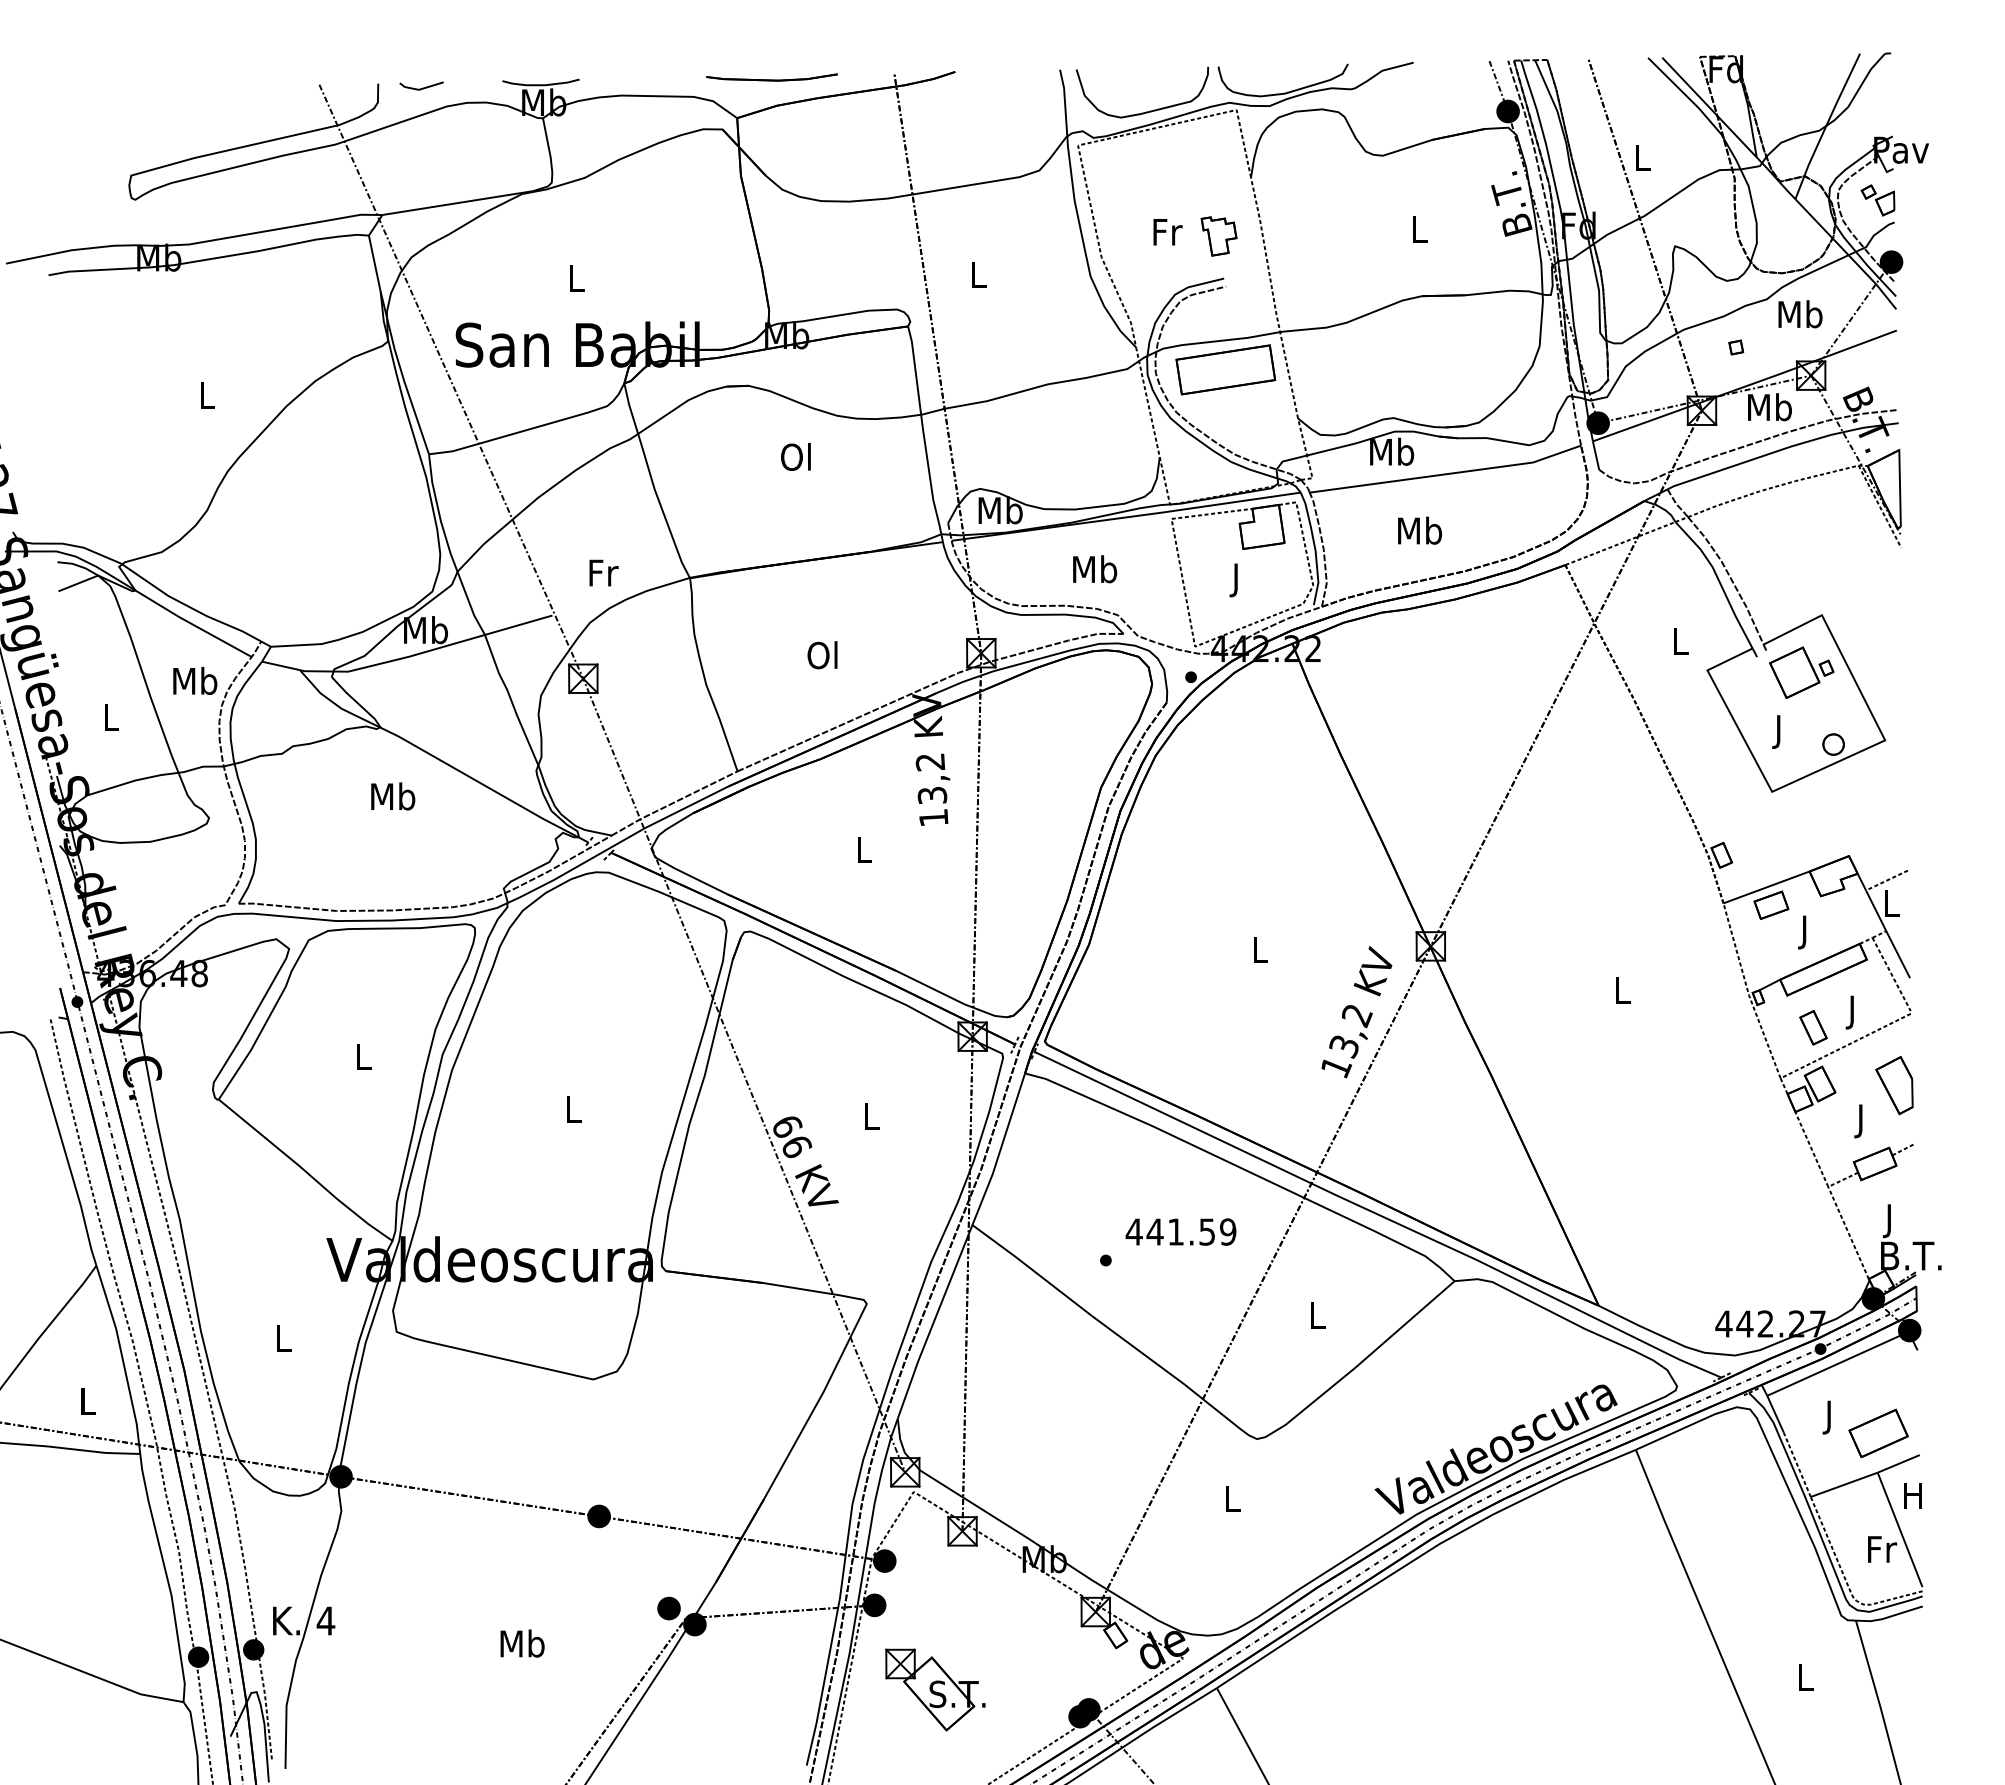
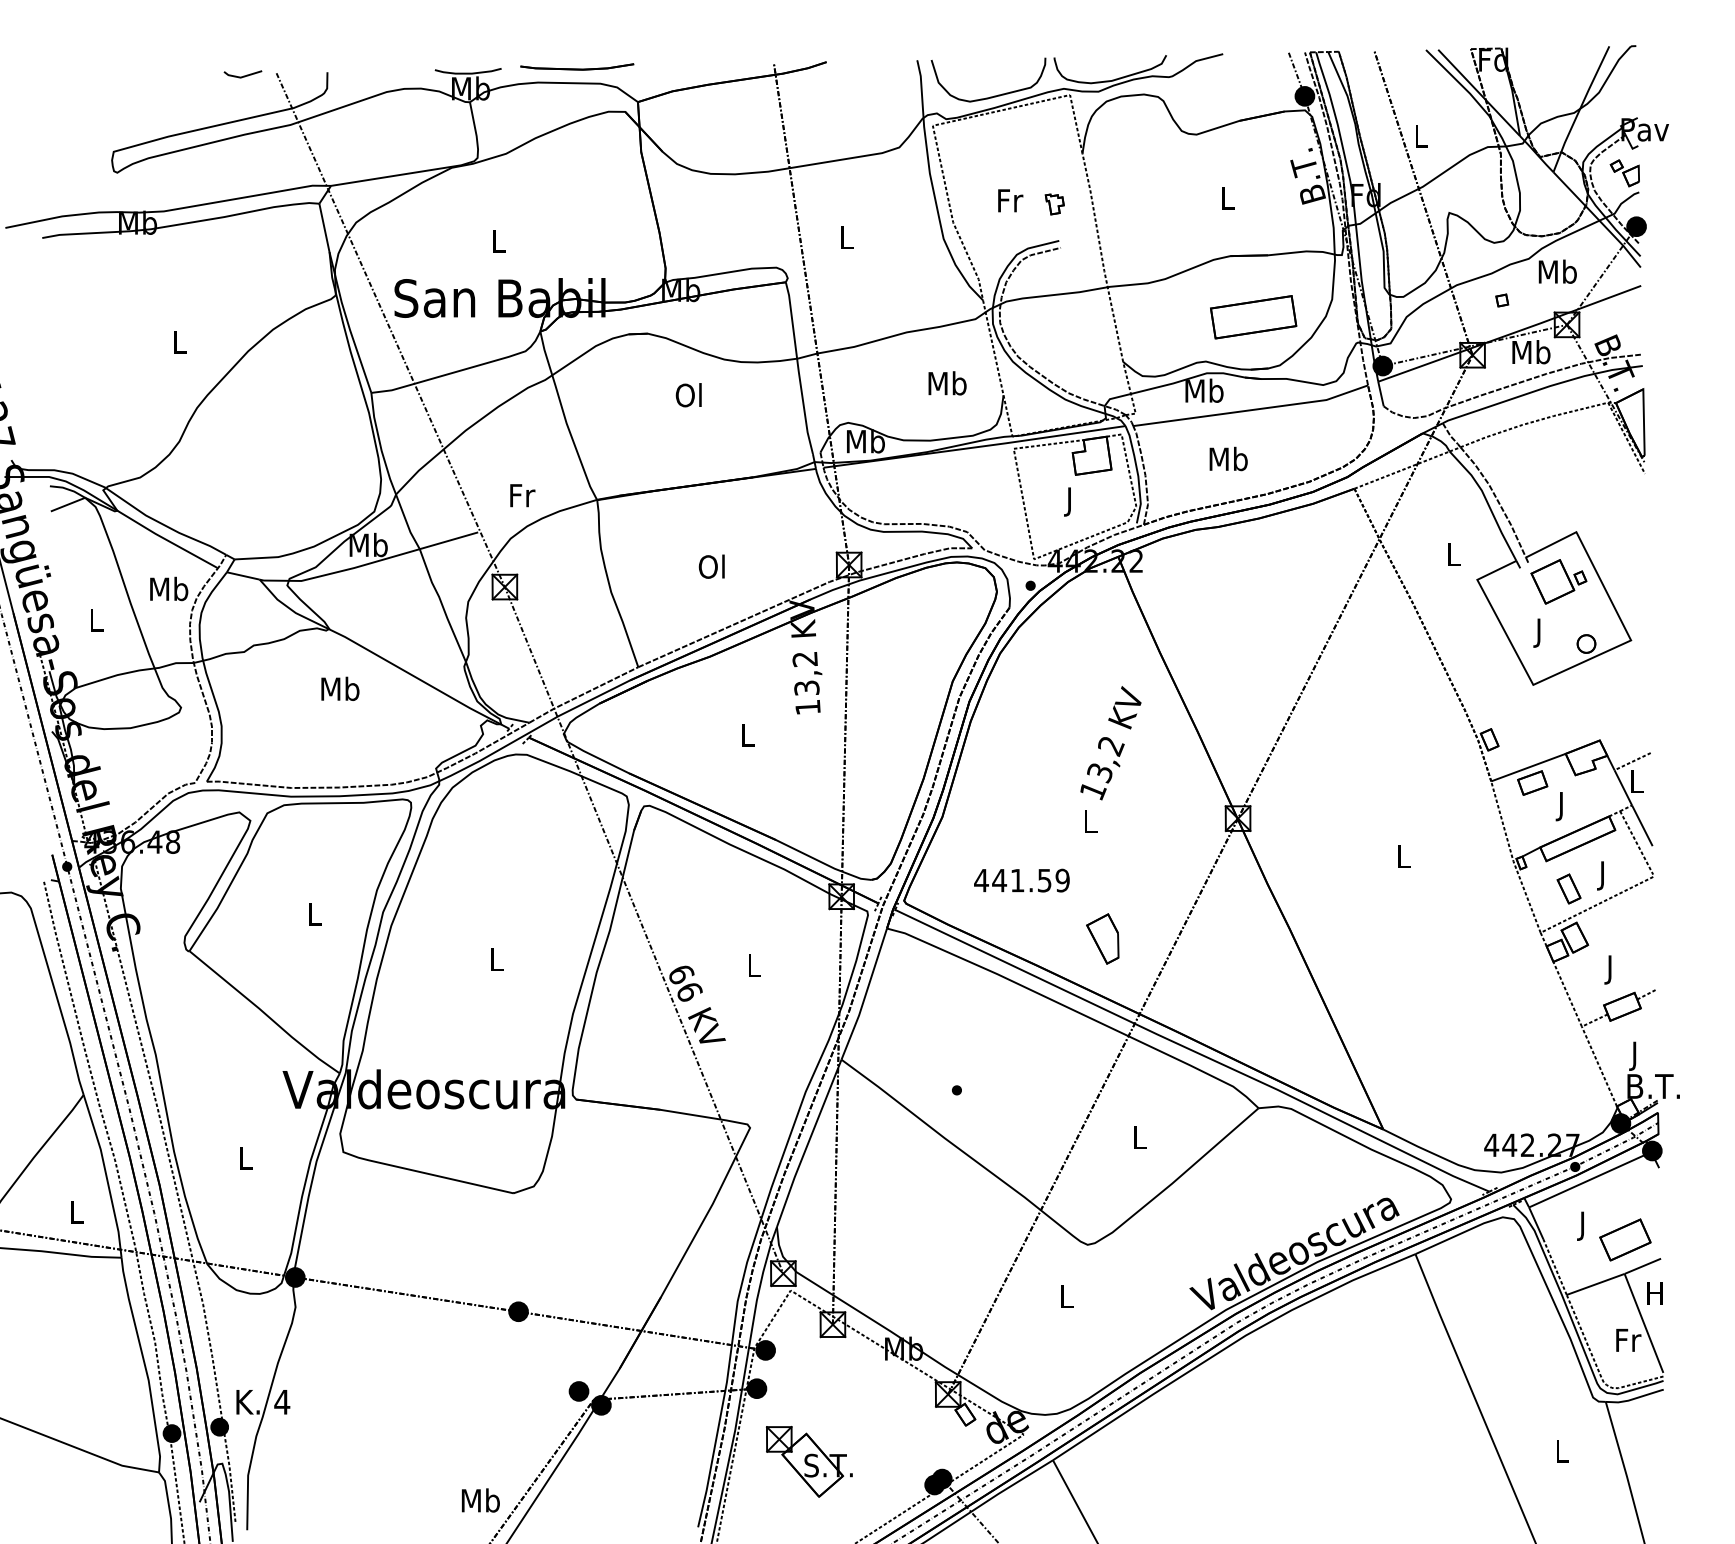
part: (771, 77) -> (576, 66), moved
line: (422, 87) -> (243, 75), moved
part: (1218, 236) -> (1054, 204), size x0.6
part: (1225, 369) -> (1253, 316), moved
text: (1095, 569) -> (947, 383), moved
text: (1356, 1012) -> (1110, 743), moved
part: (1894, 1085) -> (1102, 938), moved
text: (1180, 1231) -> (1021, 880), moved
text: (522, 1643) -> (480, 1500), moved

